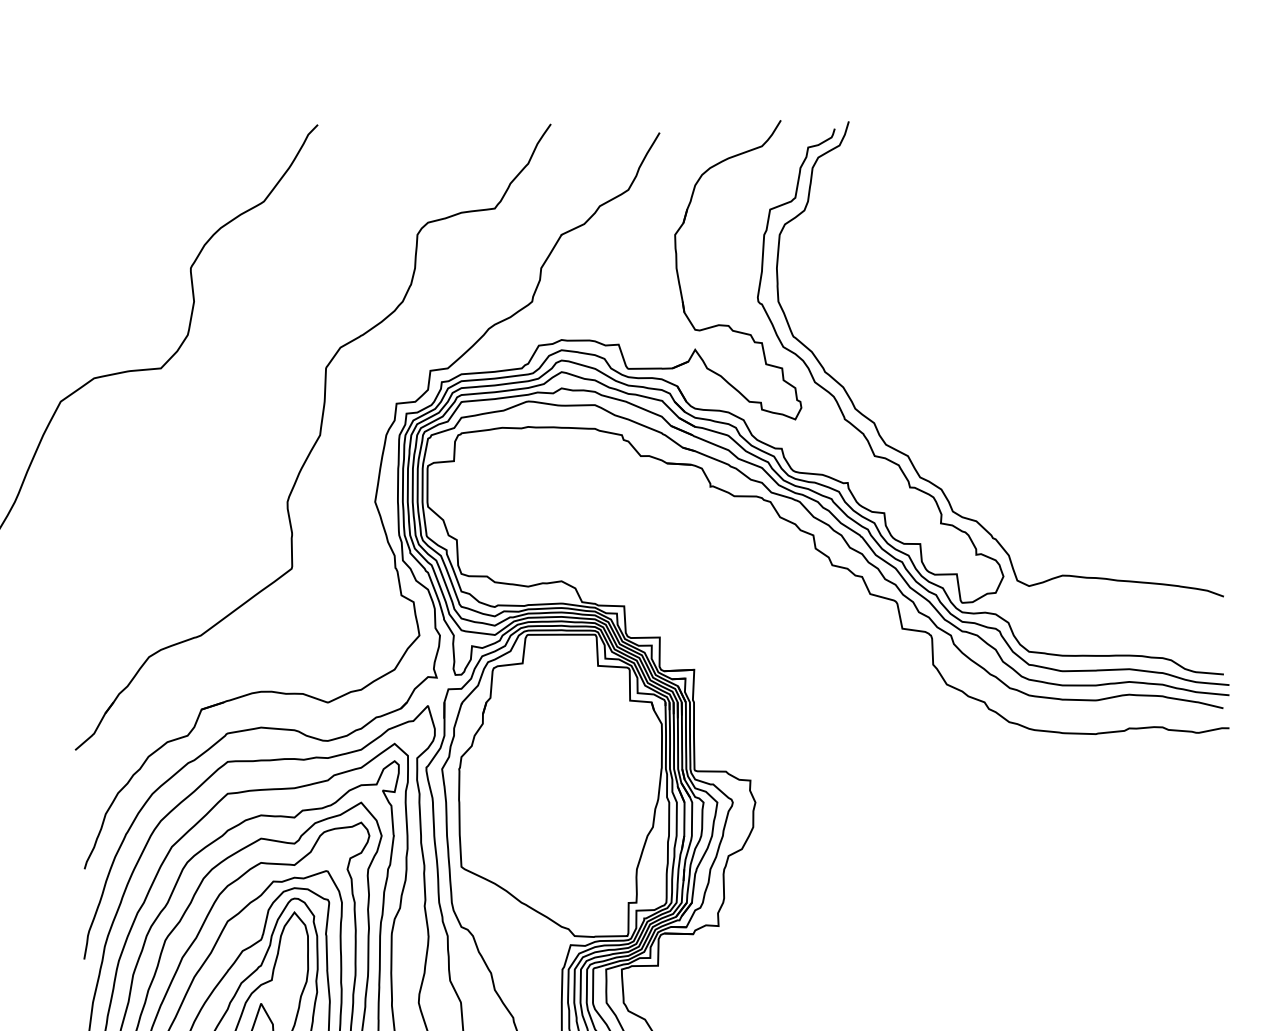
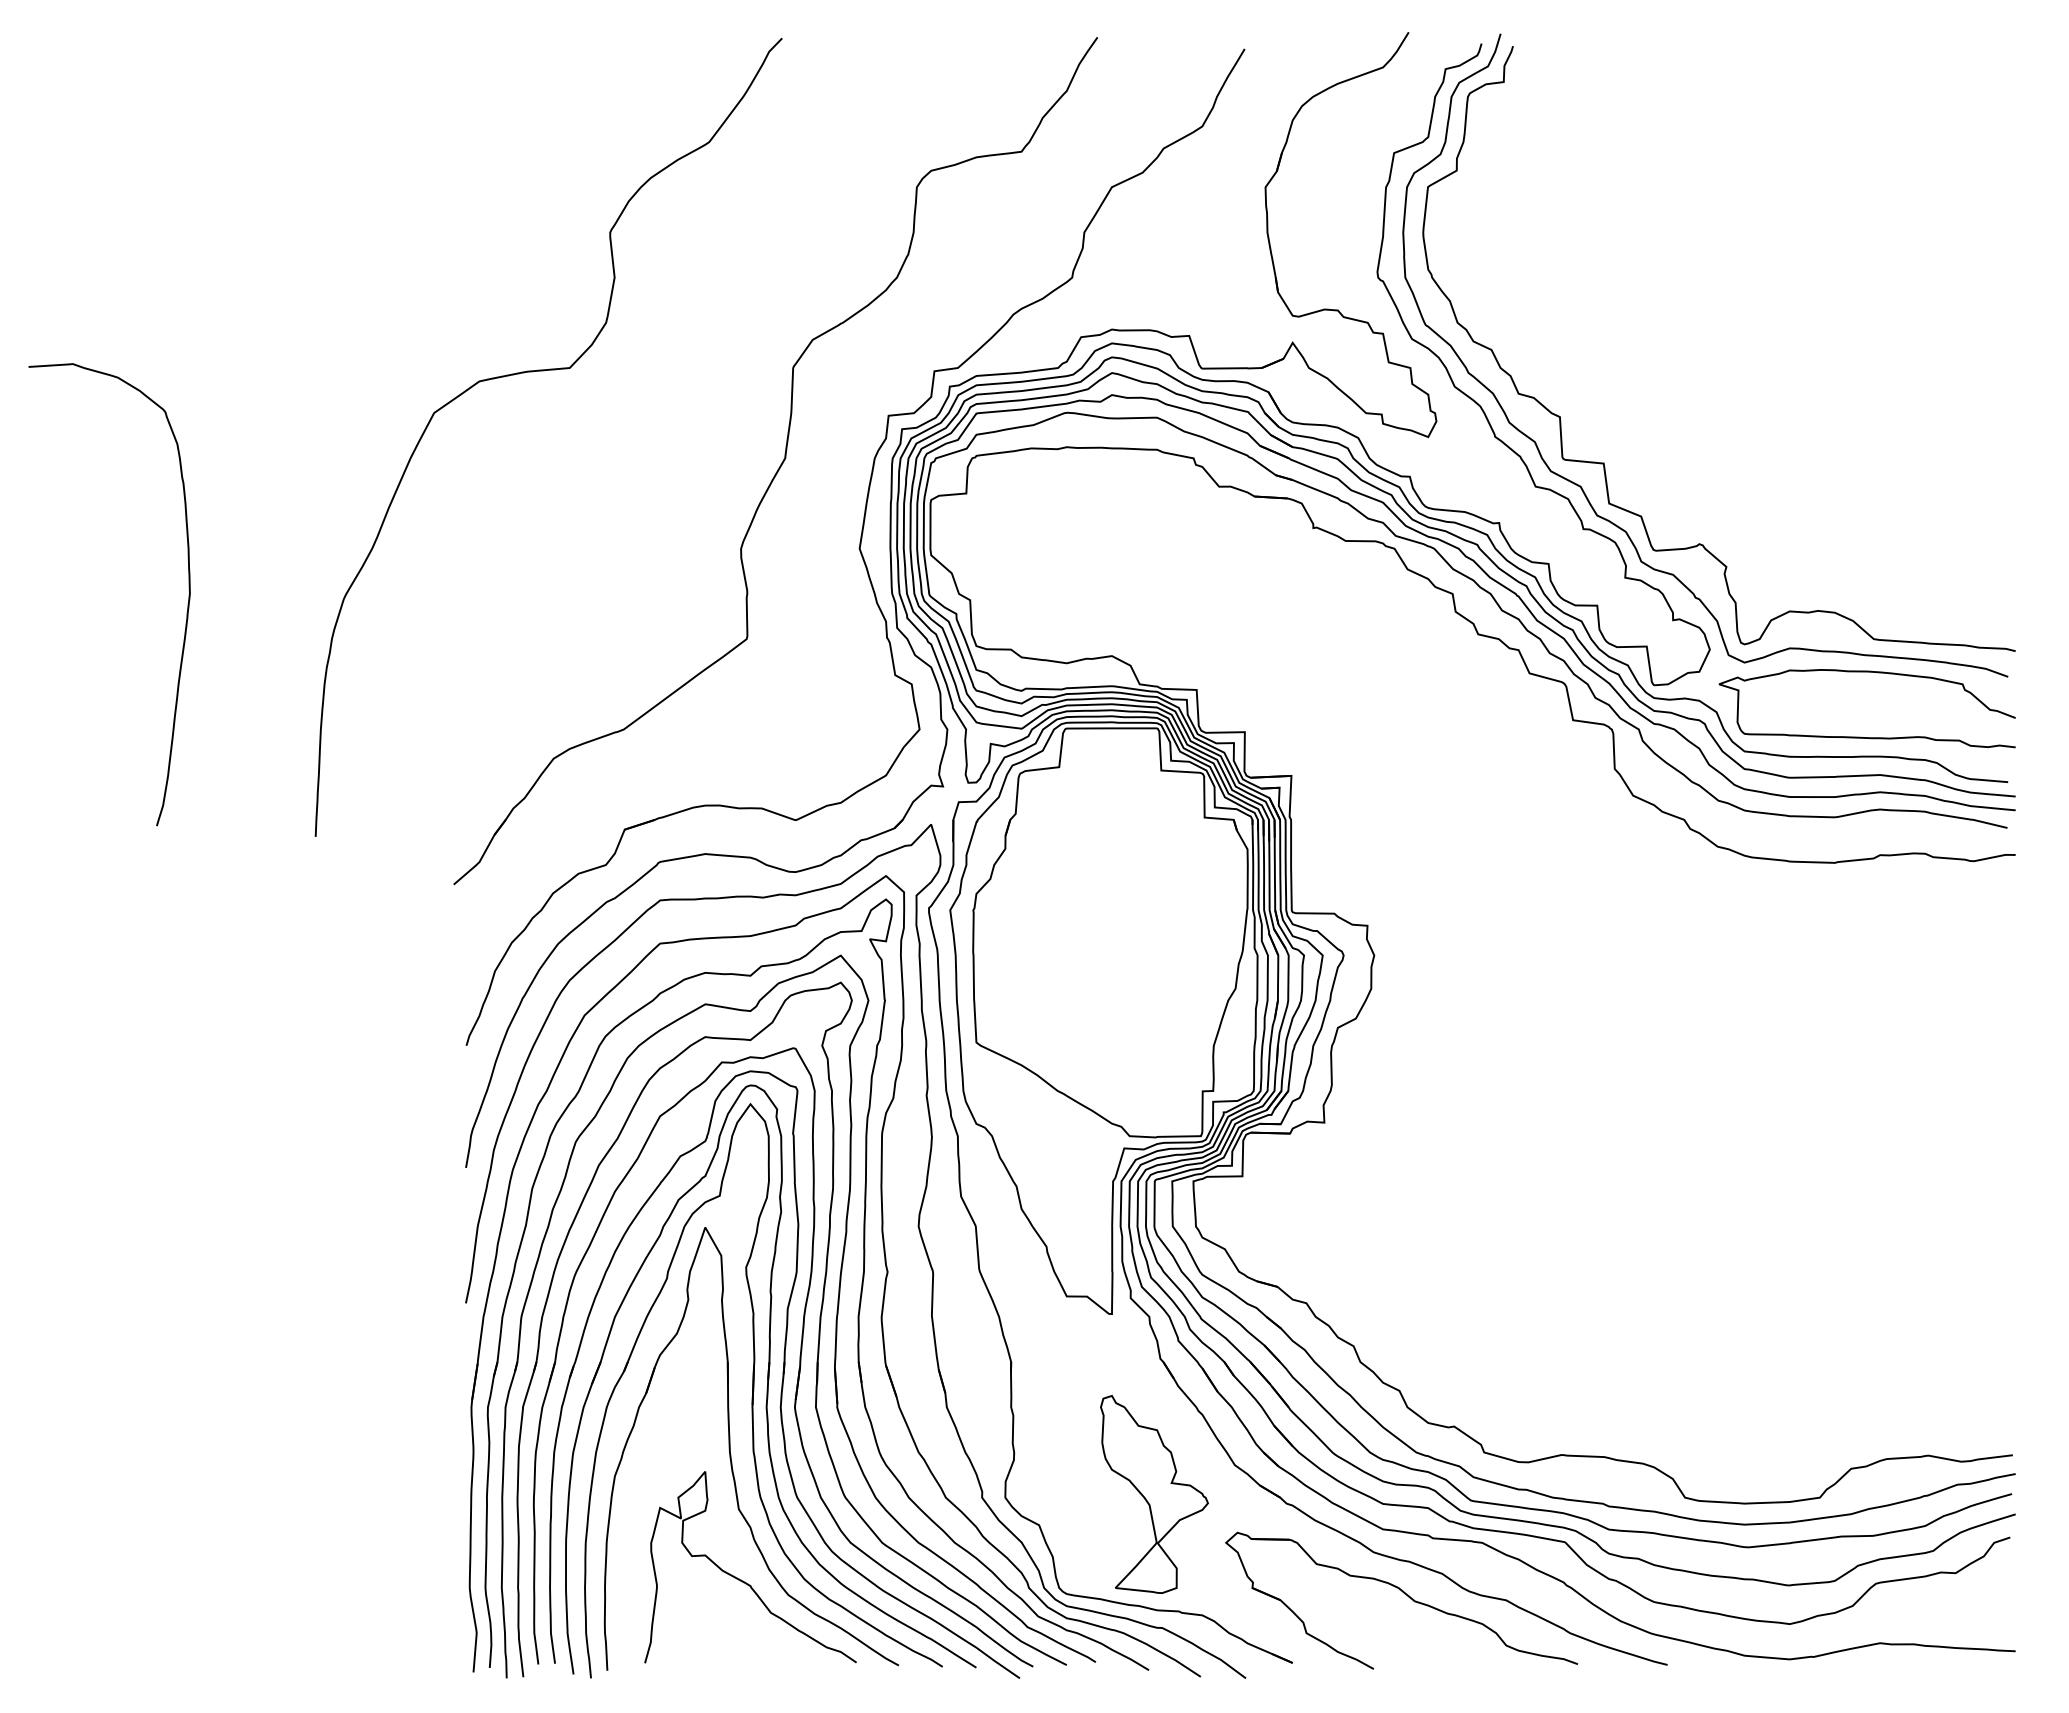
curve: (925, 438) -> (1604, 462), added
curve: (1115, 640) -> (1861, 736), added

